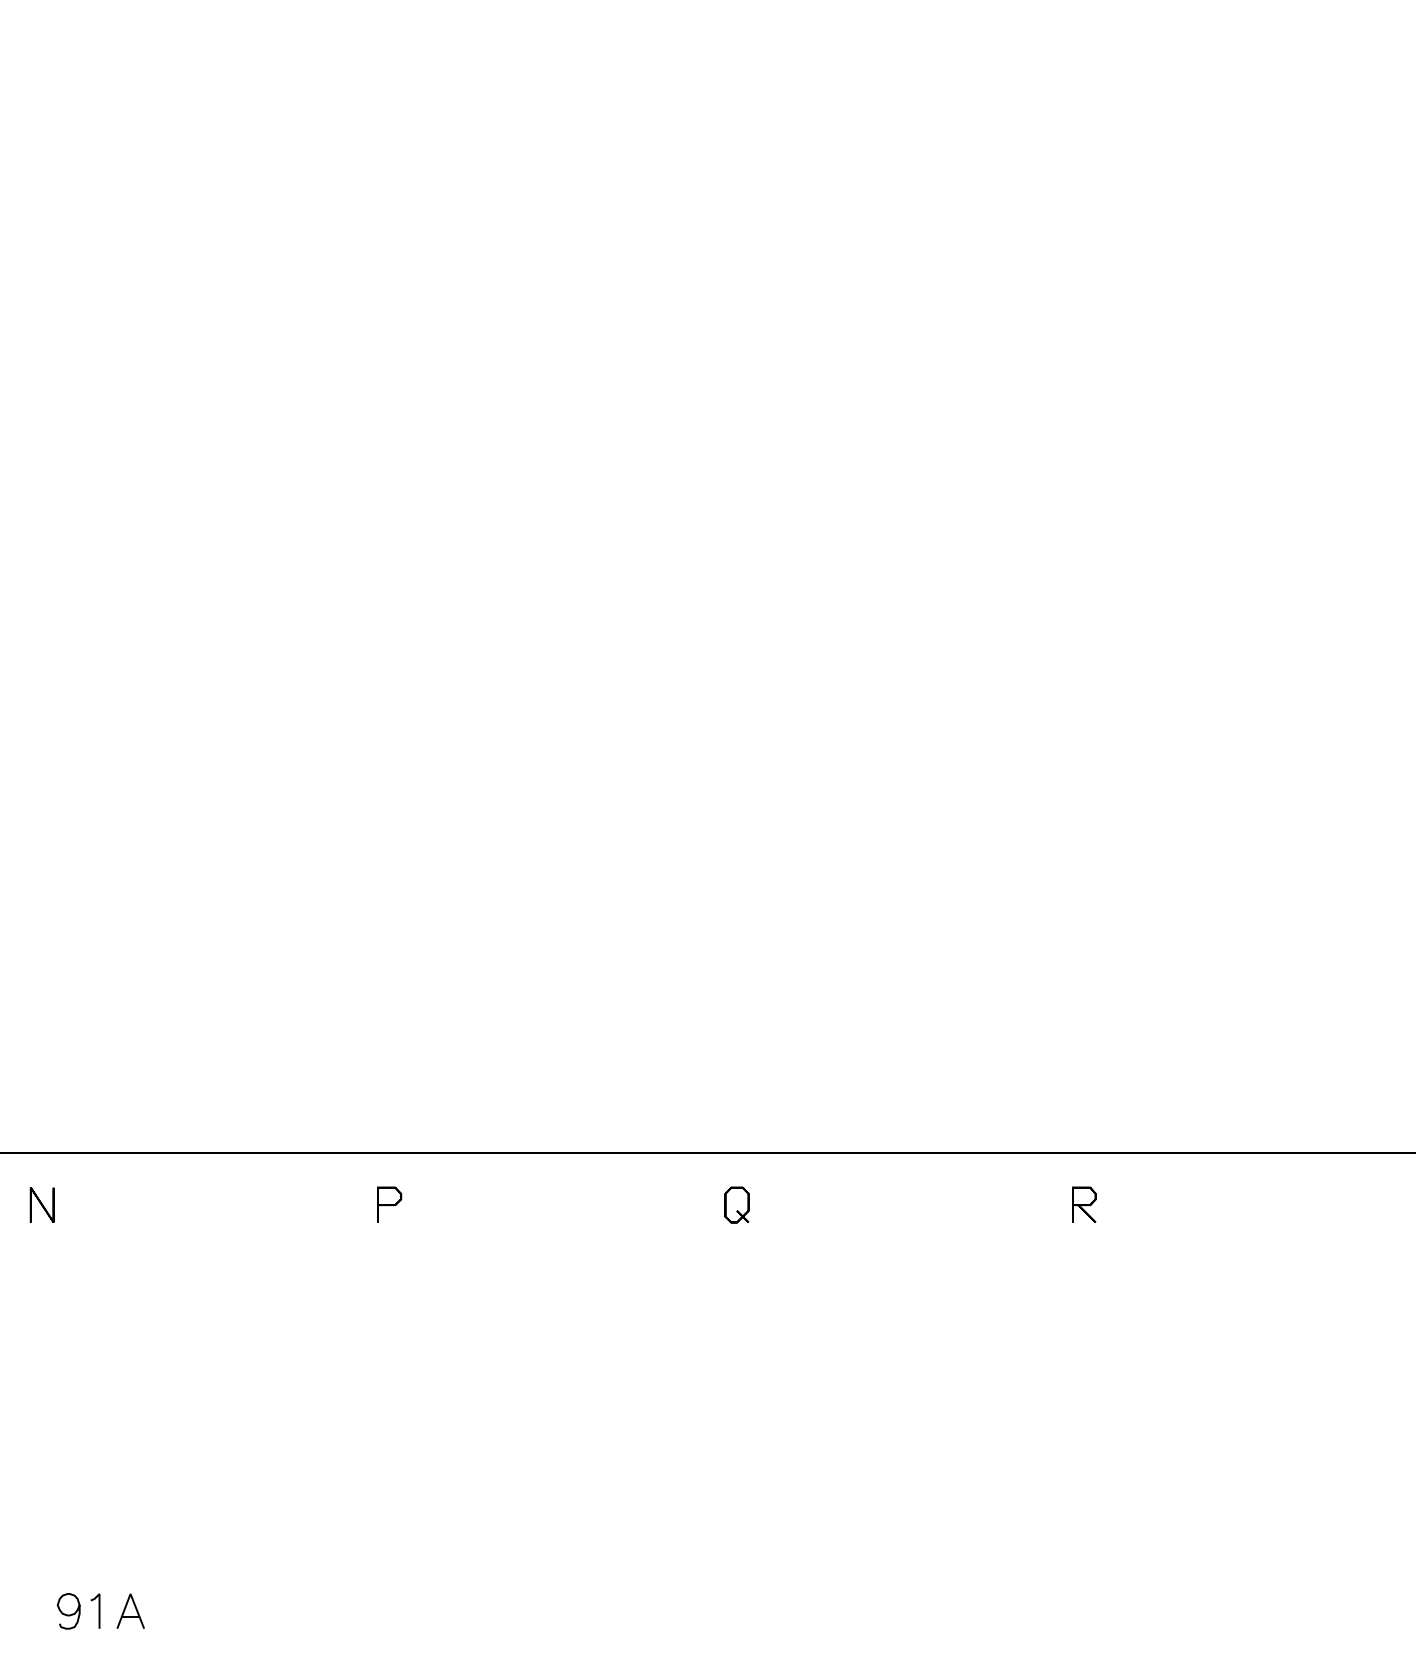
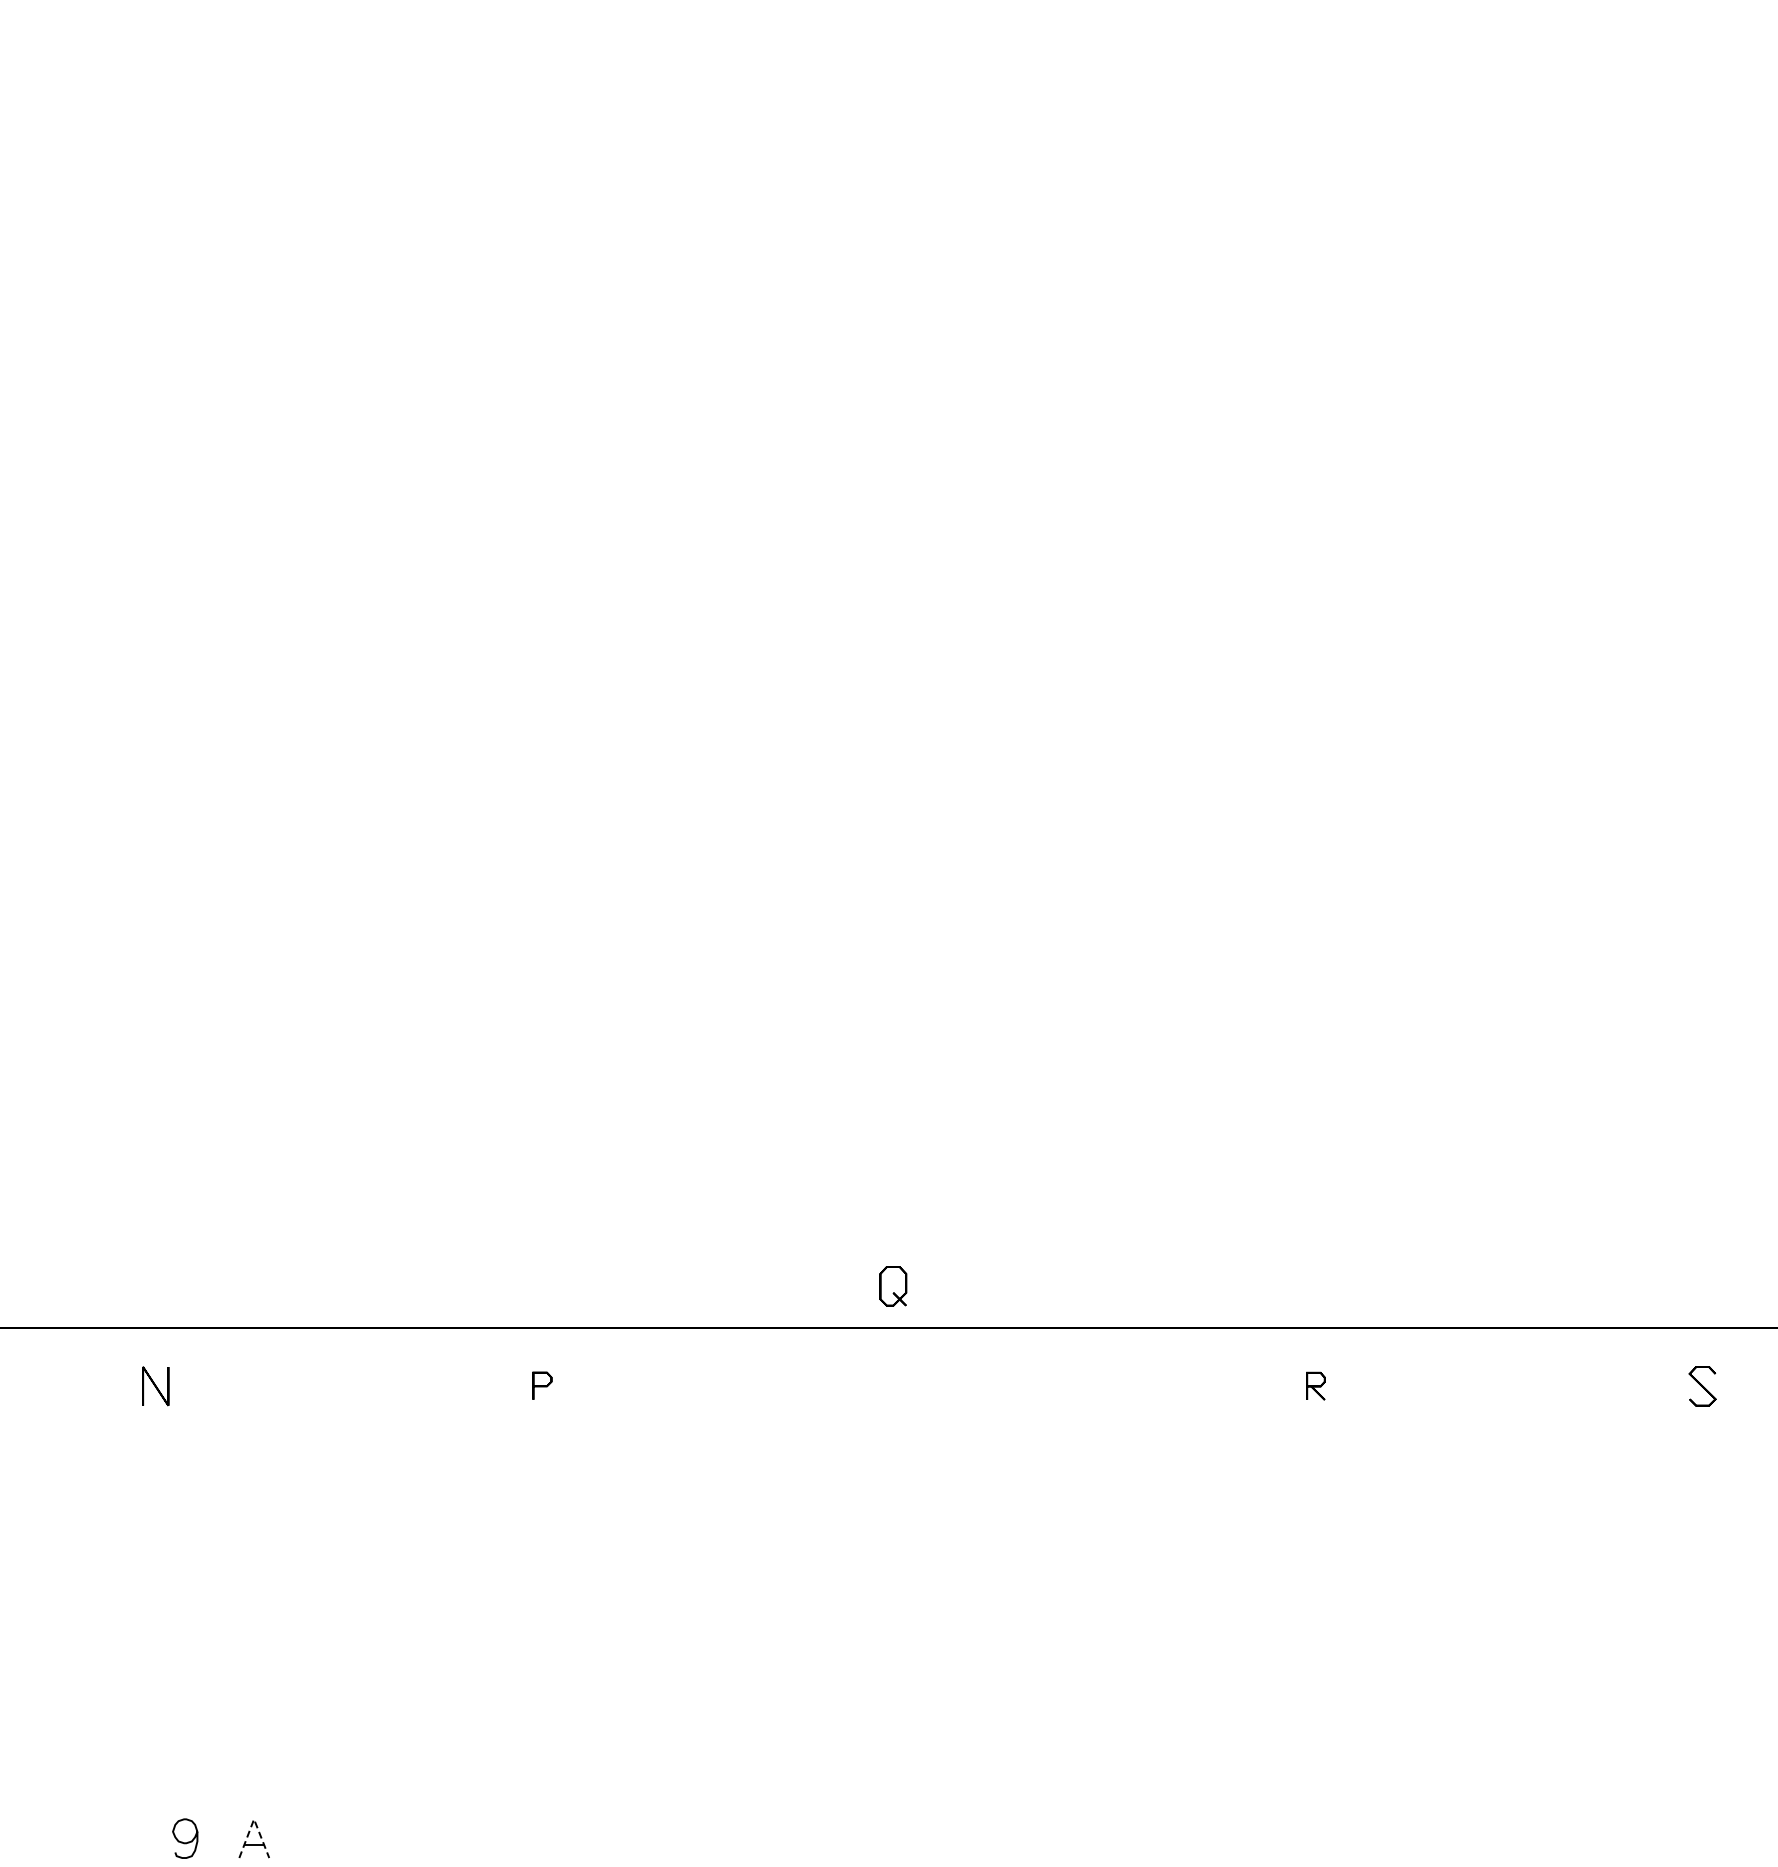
part: (389, 1204) -> (542, 1385), size x0.7
part: (737, 1205) -> (893, 1286), moved
part: (1083, 1205) -> (1315, 1386), size x0.7
line: (130, 1594) -> (254, 1819), solid -> dashed
line: (98, 1611) -> (218, 1838), removed

